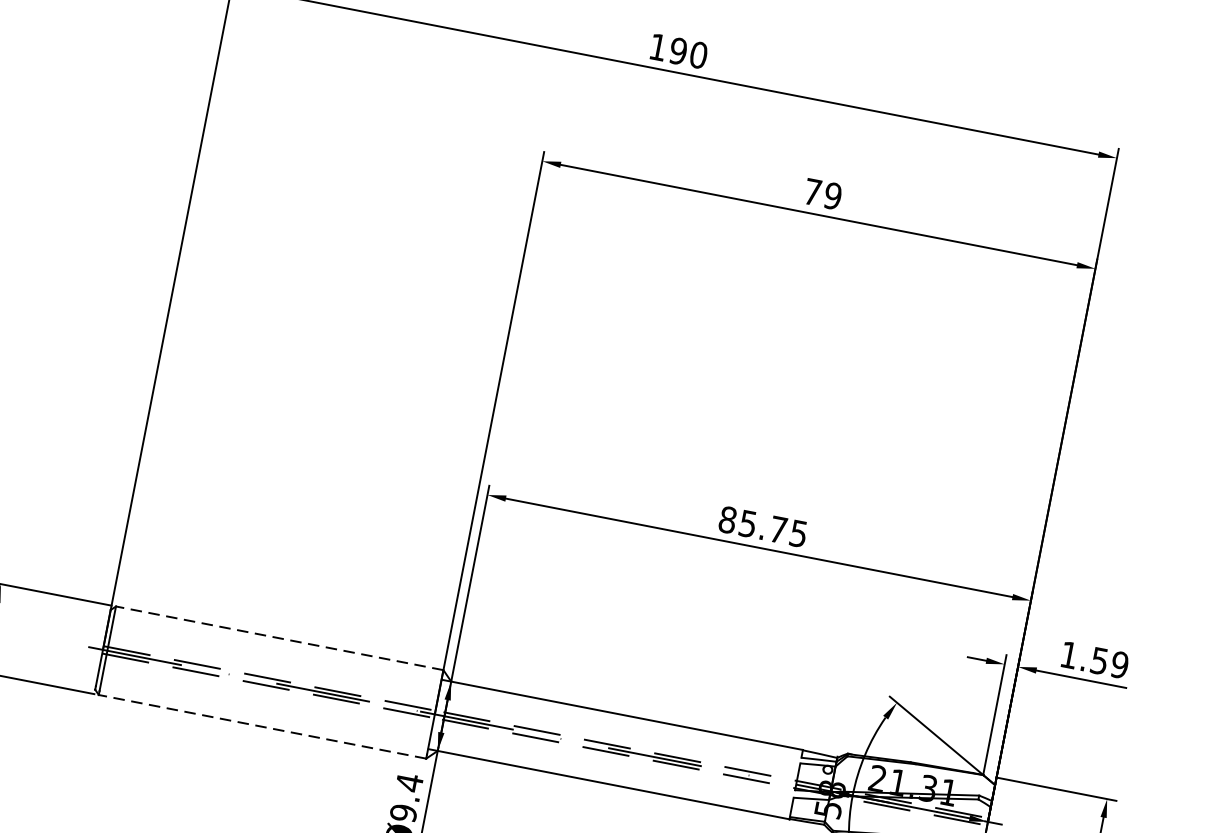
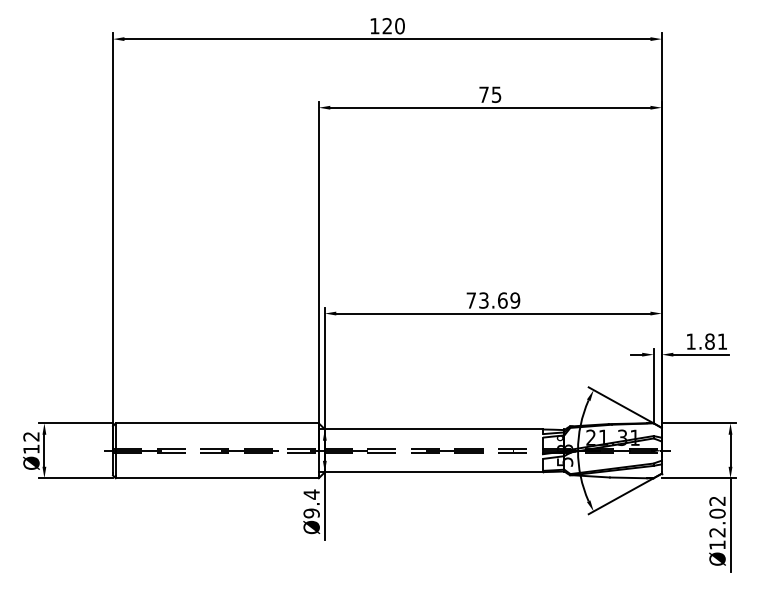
text: (678, 51) -> (387, 26), 190 -> 120
text: (832, 195) -> (496, 94), 79 -> 75
text: (763, 526) -> (493, 300), 85.75 -> 73.69
line: (279, 638) -> (217, 423), dashed -> solid
text: (1110, 662) -> (716, 341), 1.59 -> 1.81
line: (262, 727) -> (217, 478), dashed -> solid

